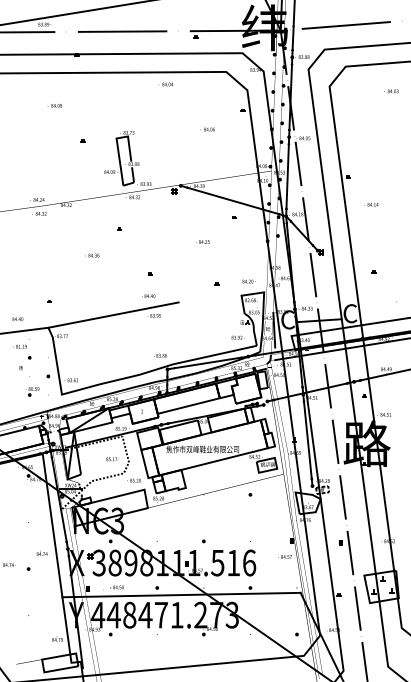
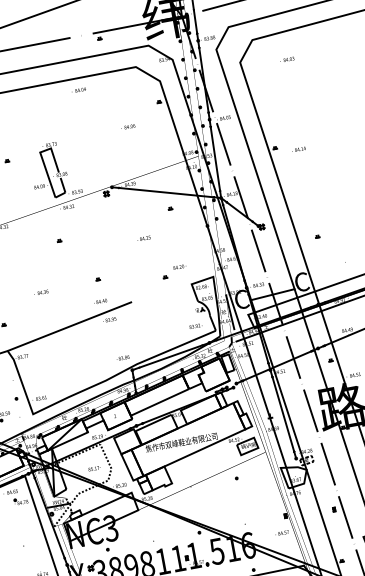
text: (391, 91) -> (287, 59), moved
text: (371, 204) -> (298, 149), moved
text: (92, 255) -> (41, 292), moved
text: (248, 281) -> (179, 267), moved

